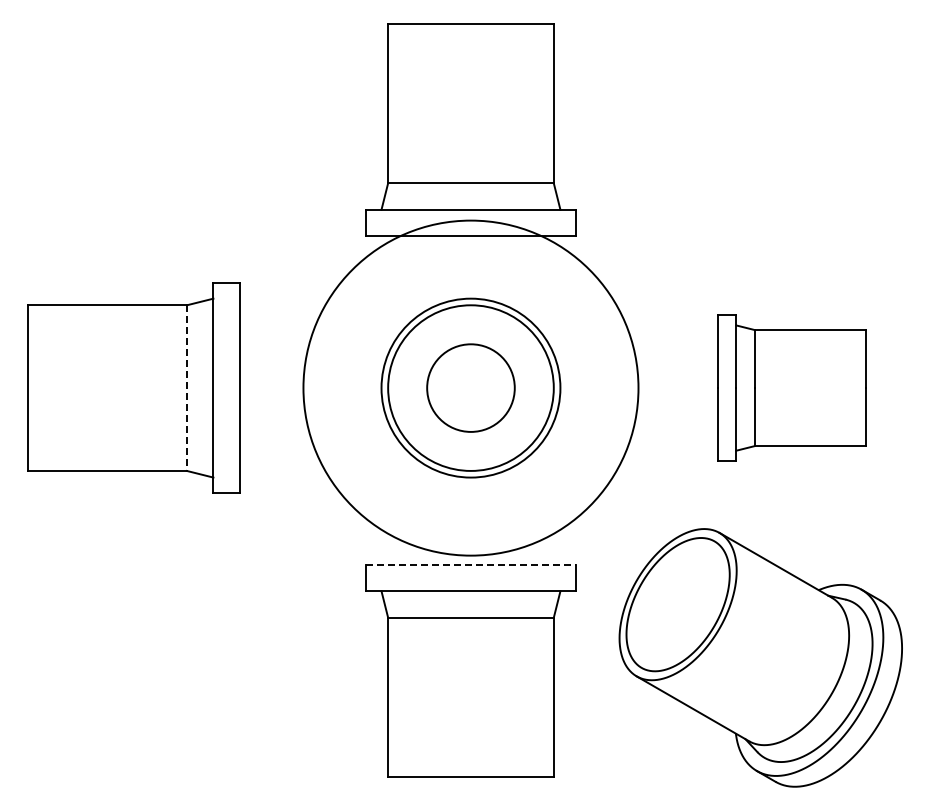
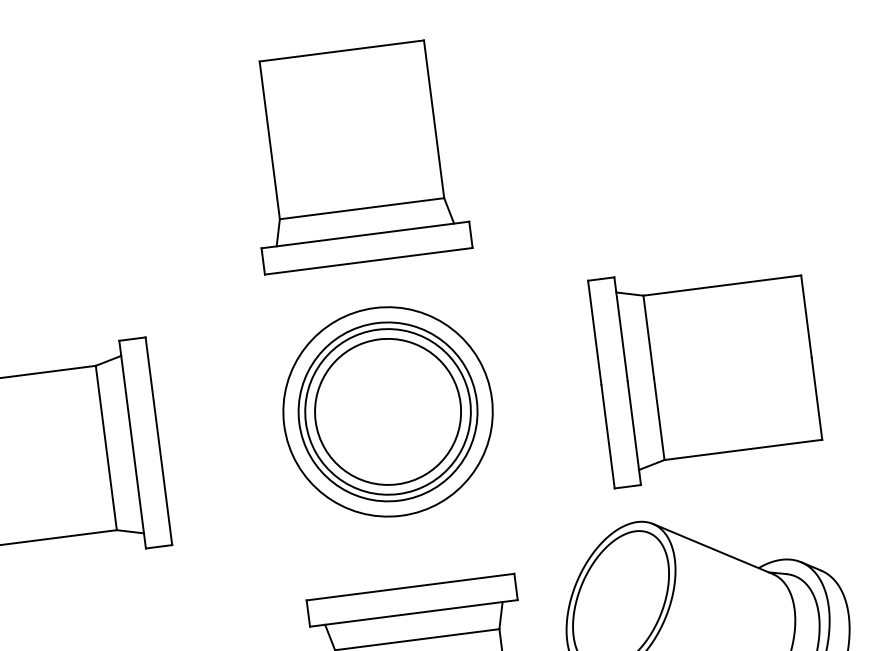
circle: (470, 387) -> (387, 411), size x0.62
part: (791, 387) -> (705, 370), size x1.43
line: (186, 388) -> (105, 448), dashed -> solid
circle: (470, 388) -> (387, 412), size x1.67
line: (470, 564) -> (410, 586), dashed -> solid

